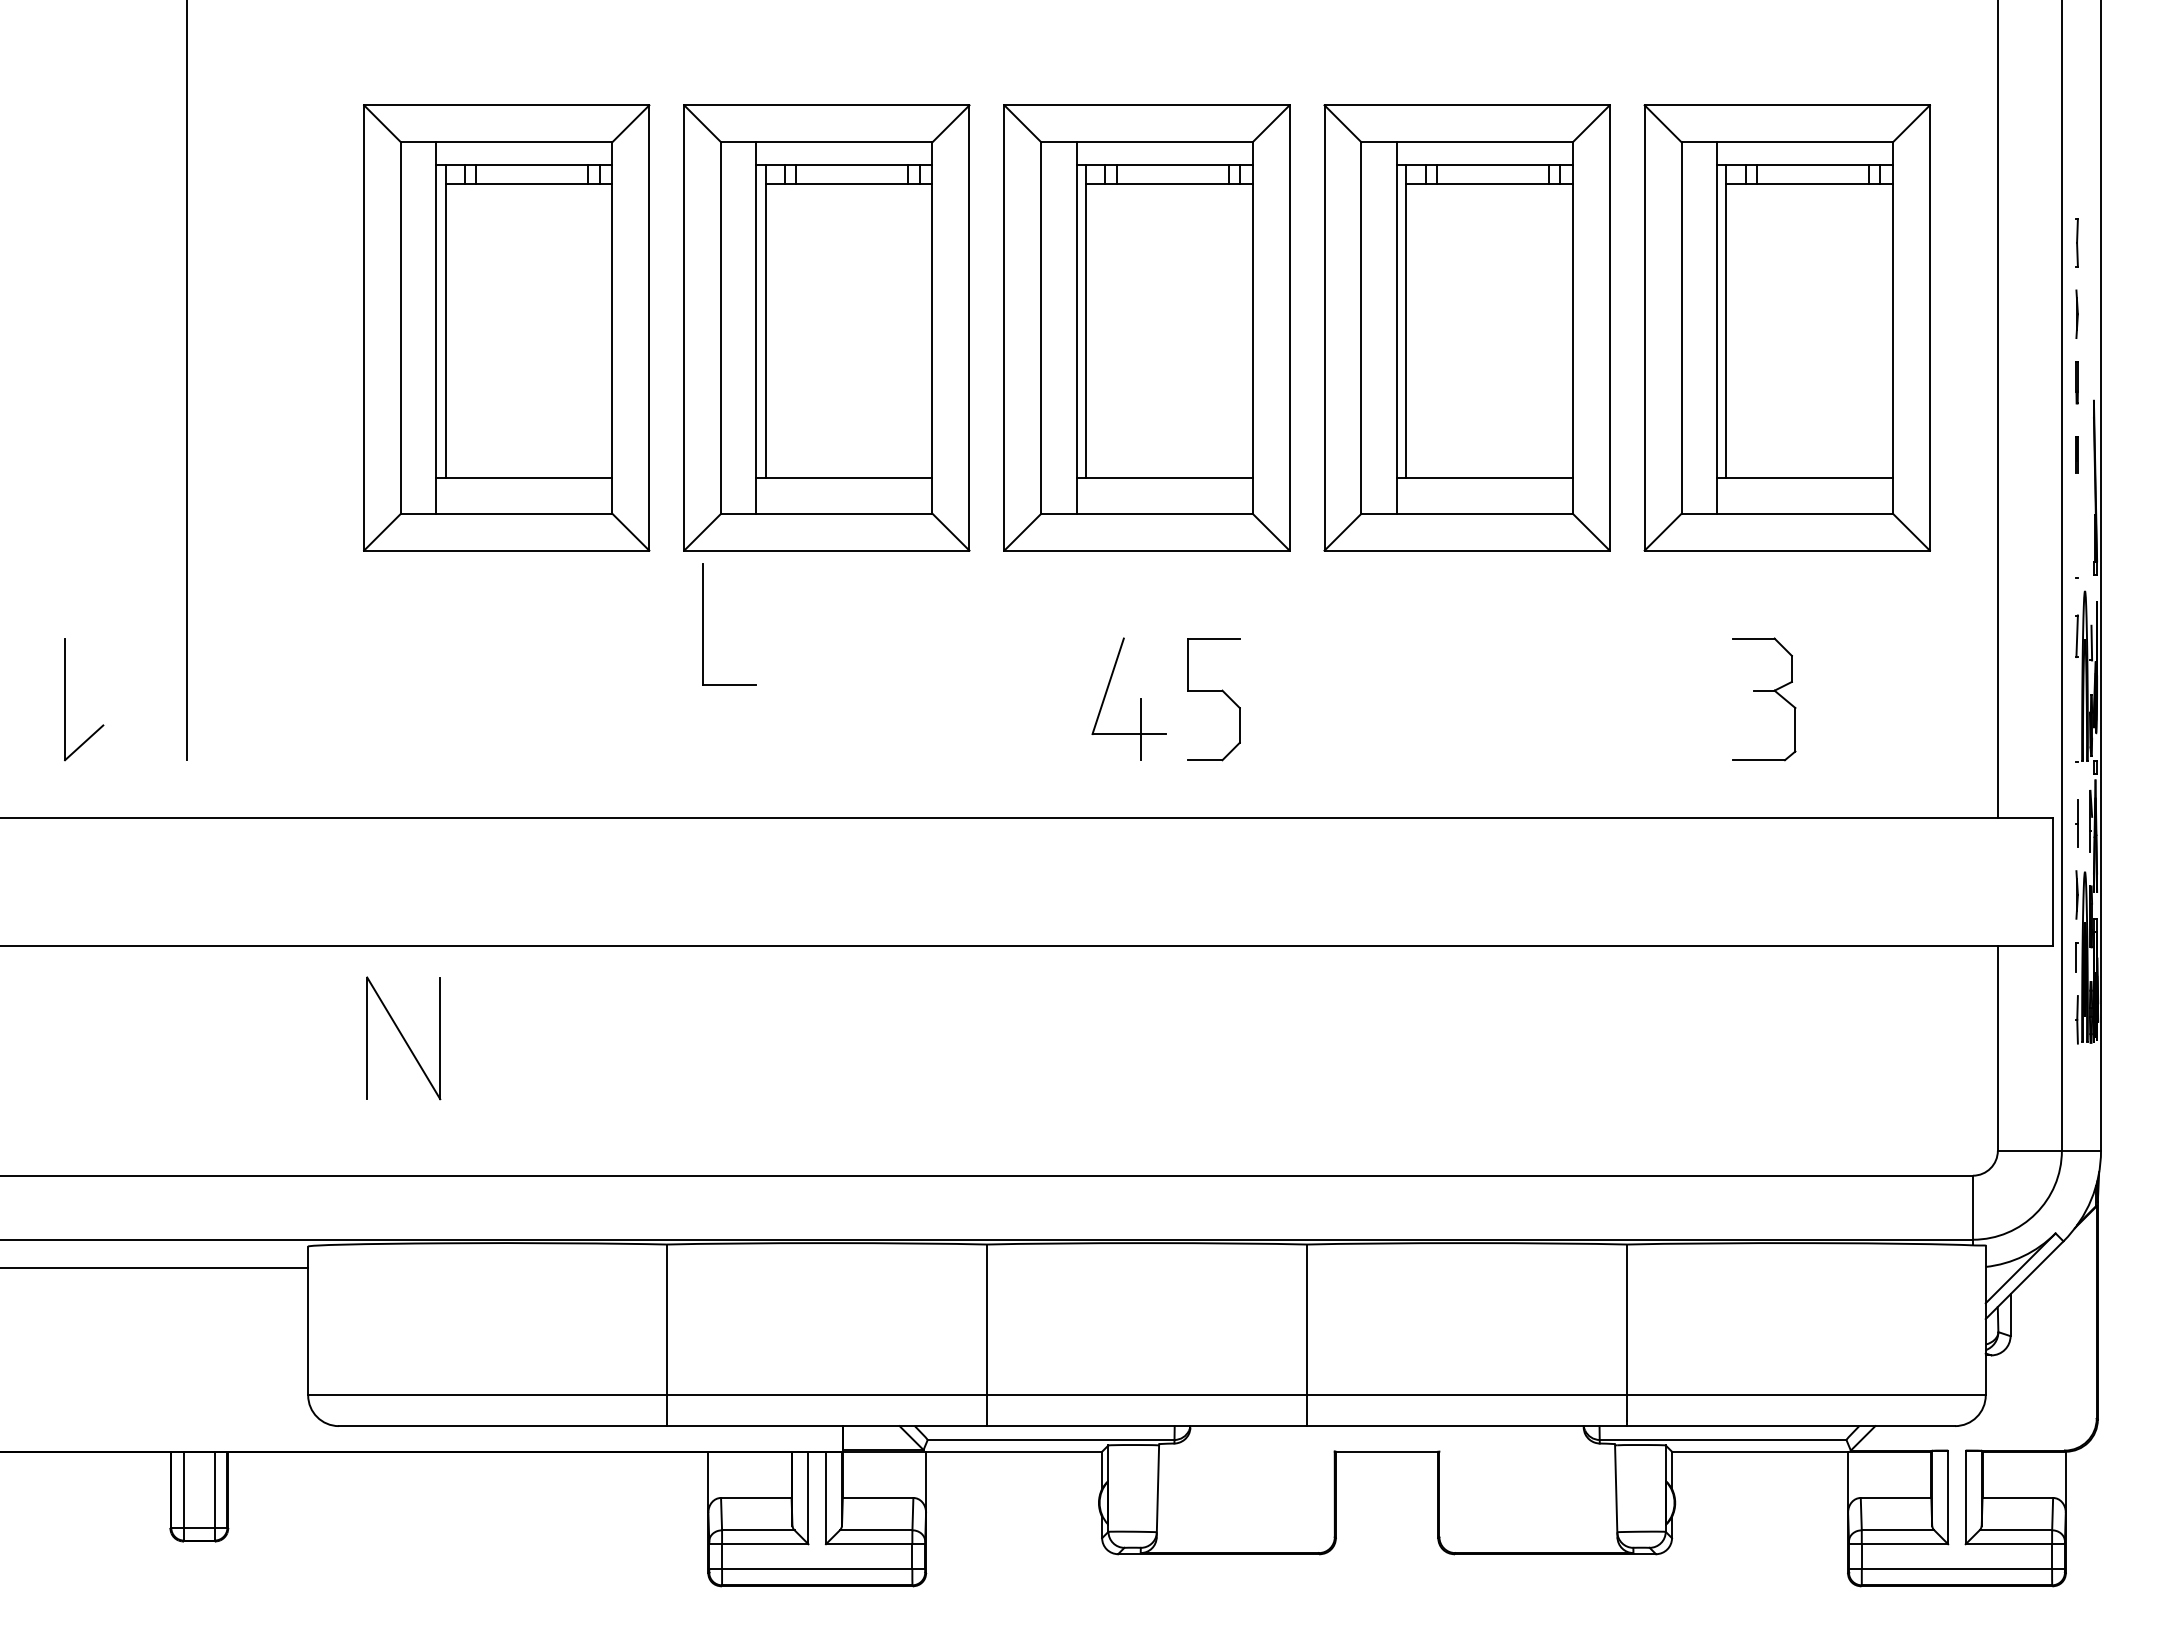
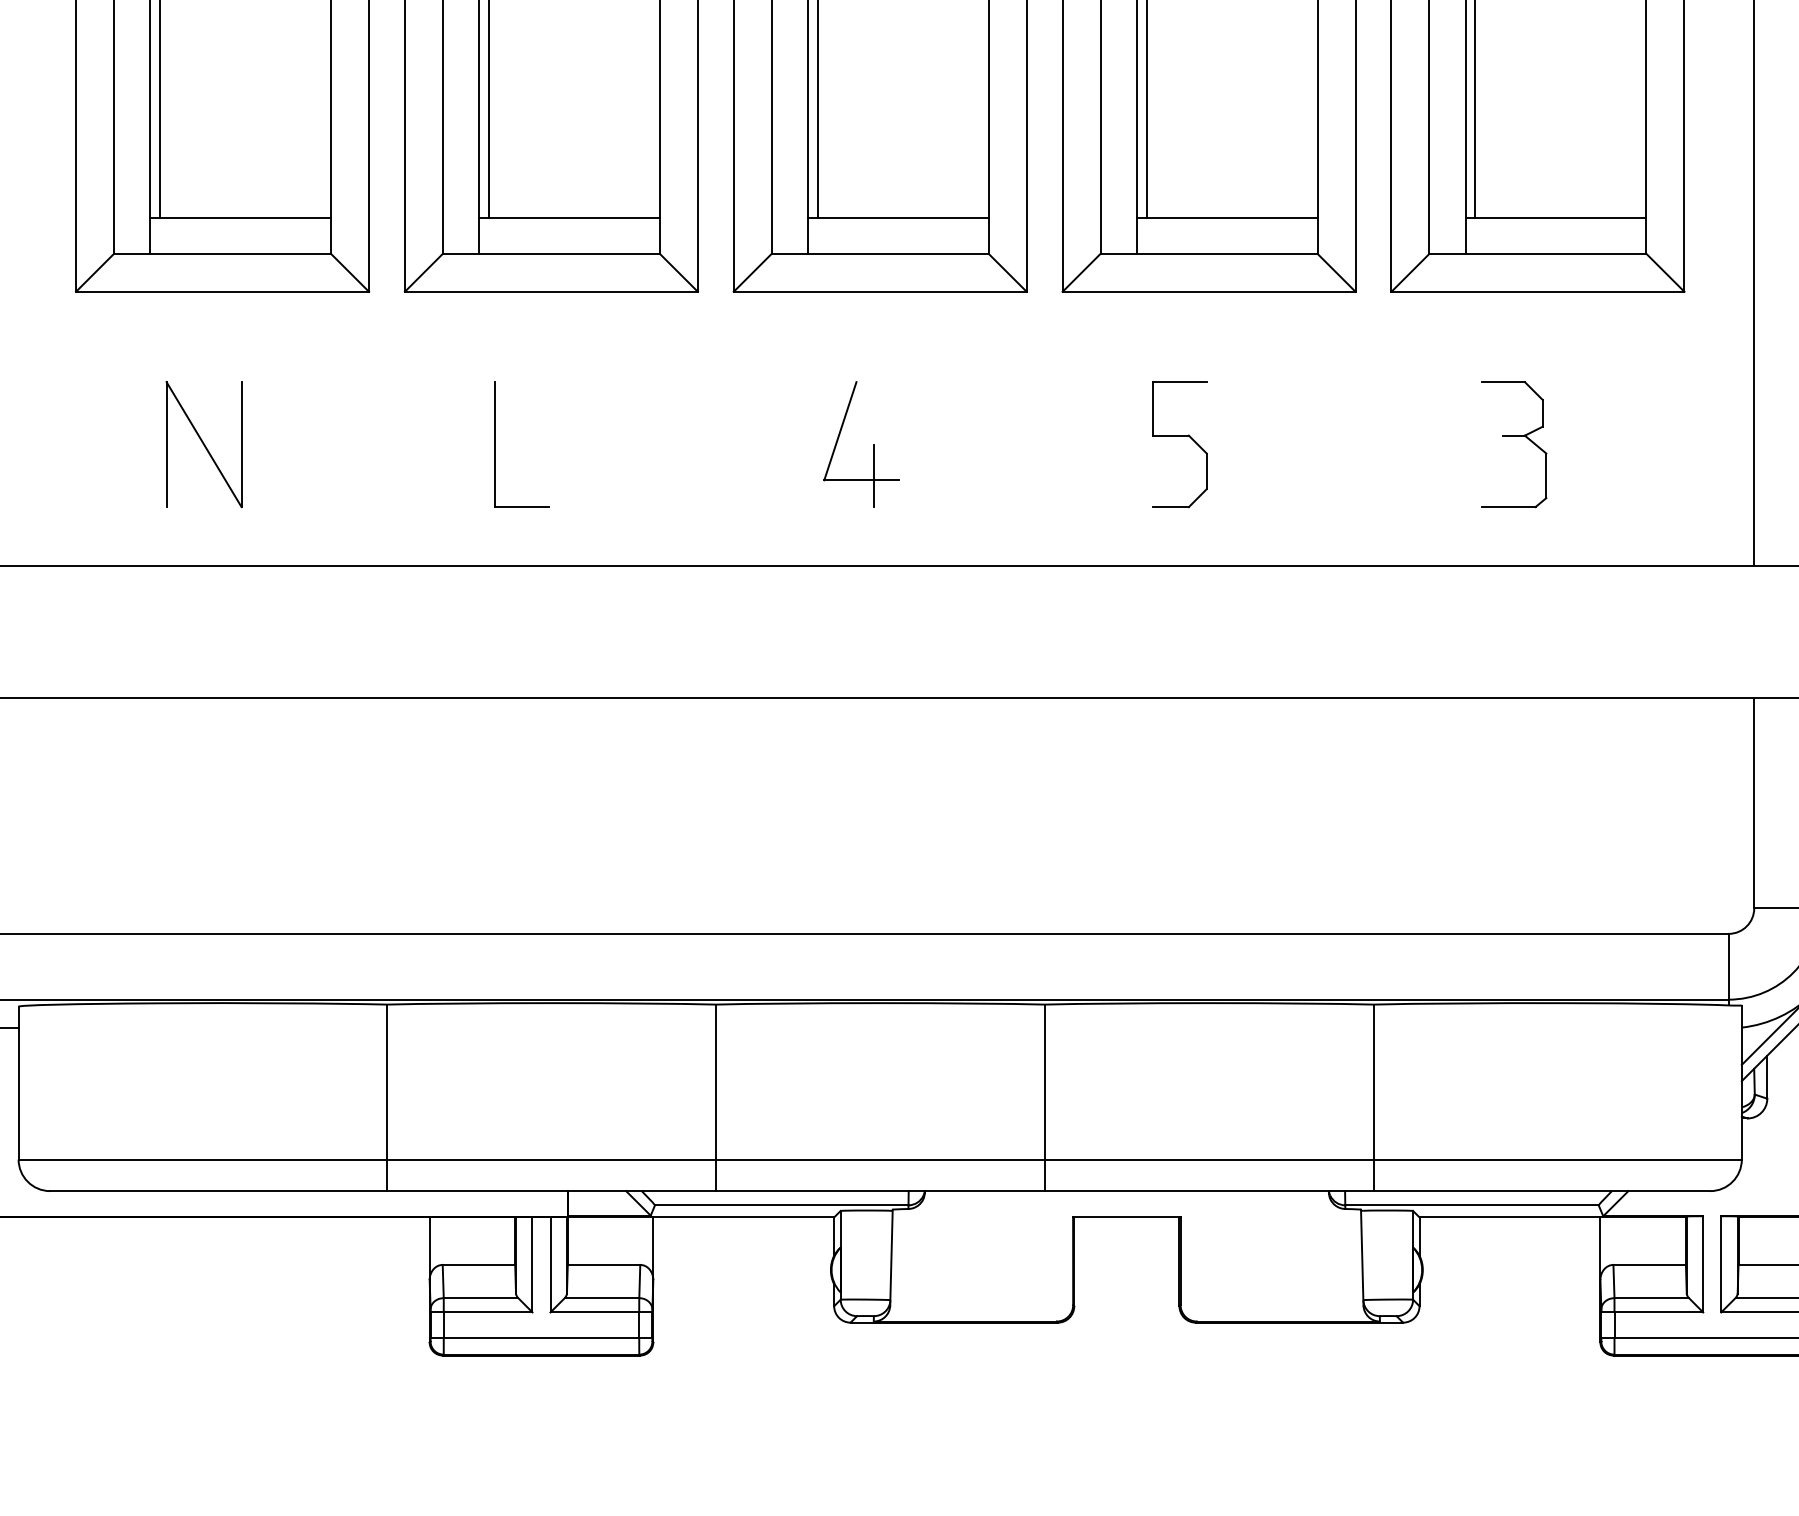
part: (703, 624) -> (495, 444), moved
part: (1213, 691) -> (1179, 436), moved
part: (403, 1038) -> (203, 444), moved

